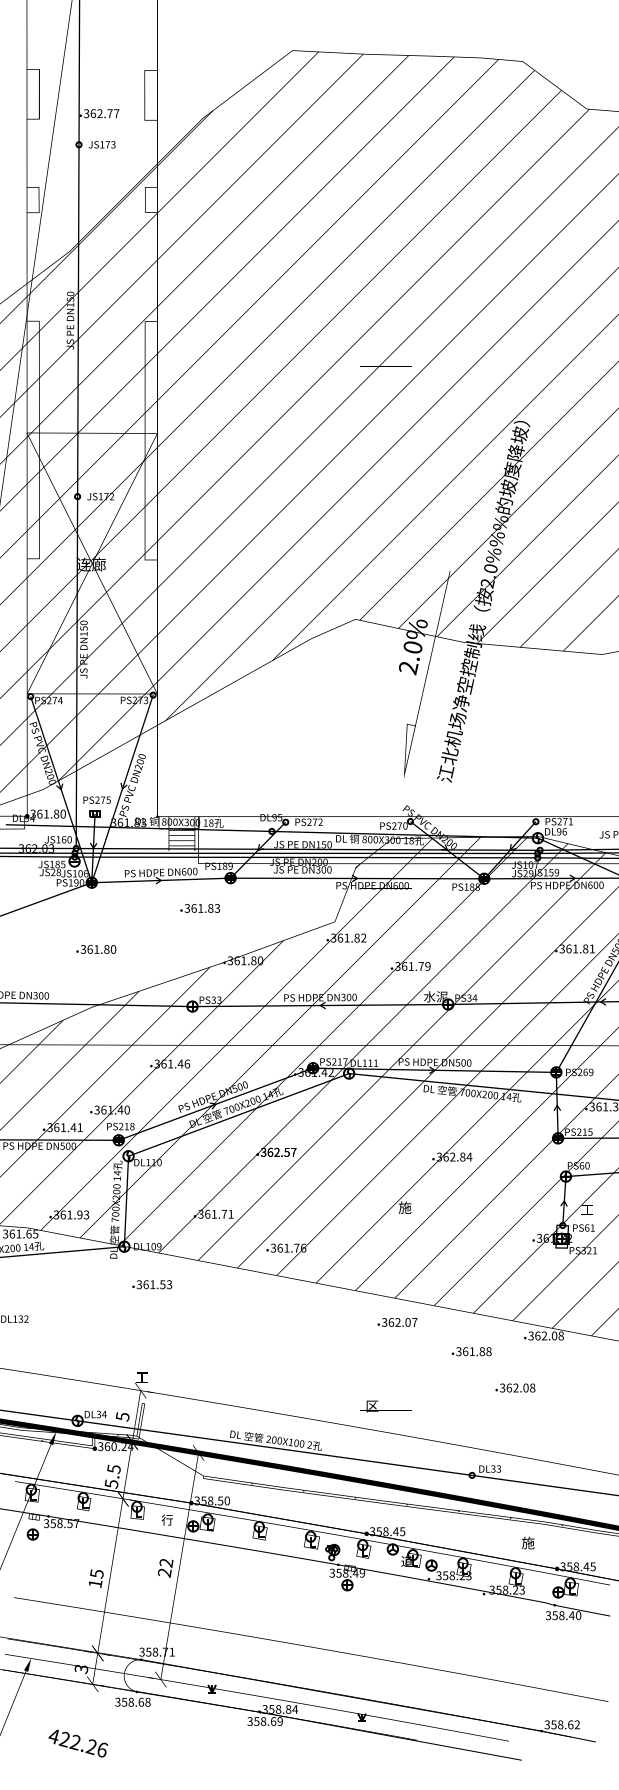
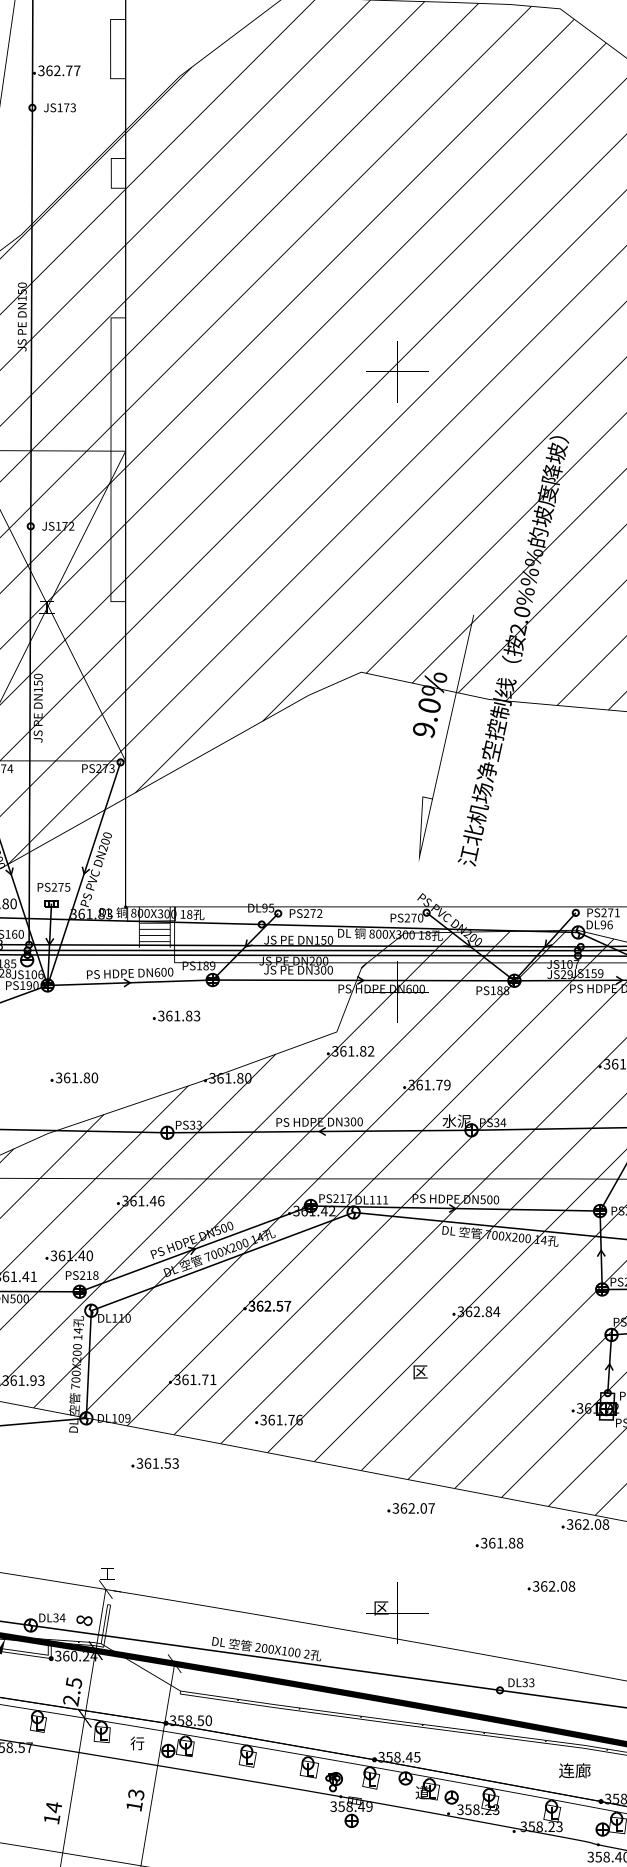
text: (91, 564) -> (47, 606), 连廊 -> 工
text: (408, 668) -> (424, 730), 2.0% -> 9.0%
text: (96, 949) -> (74, 1077), moved
text: (404, 1207) -> (419, 1371), 施 -> 区
text: (152, 1284) -> (155, 1463), moved
text: (122, 1416) -> (84, 1620), 5 -> 8
text: (111, 1483) -> (71, 1699), 5.5 -> 2.5
text: (535, 1542) -> (575, 1770), 施 -> 连廊
text: (165, 1567) -> (135, 1799), 22 -> 13
text: (96, 1573) -> (53, 1806), 15 -> 14

